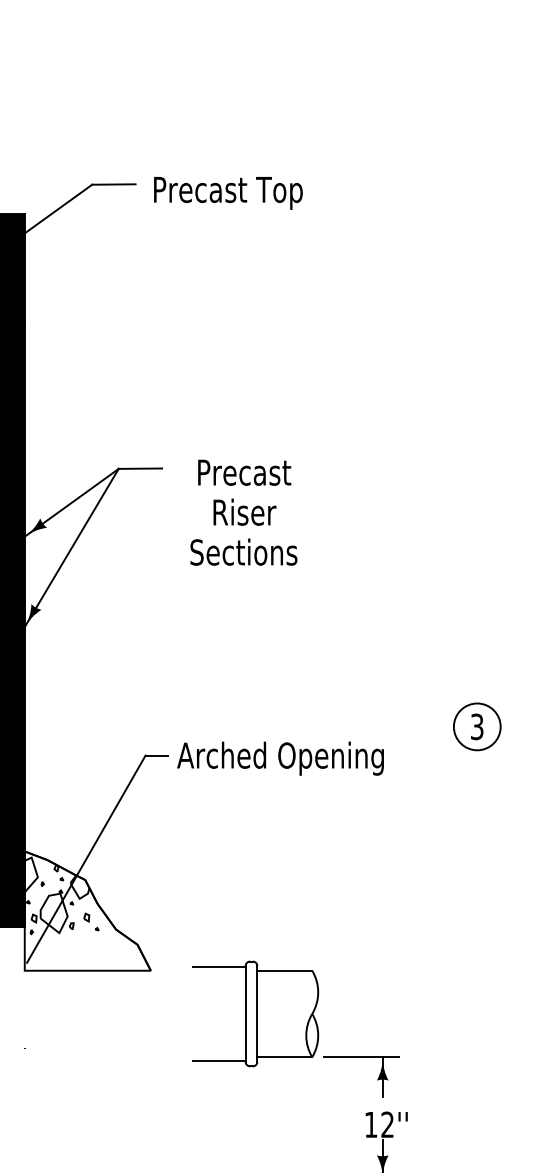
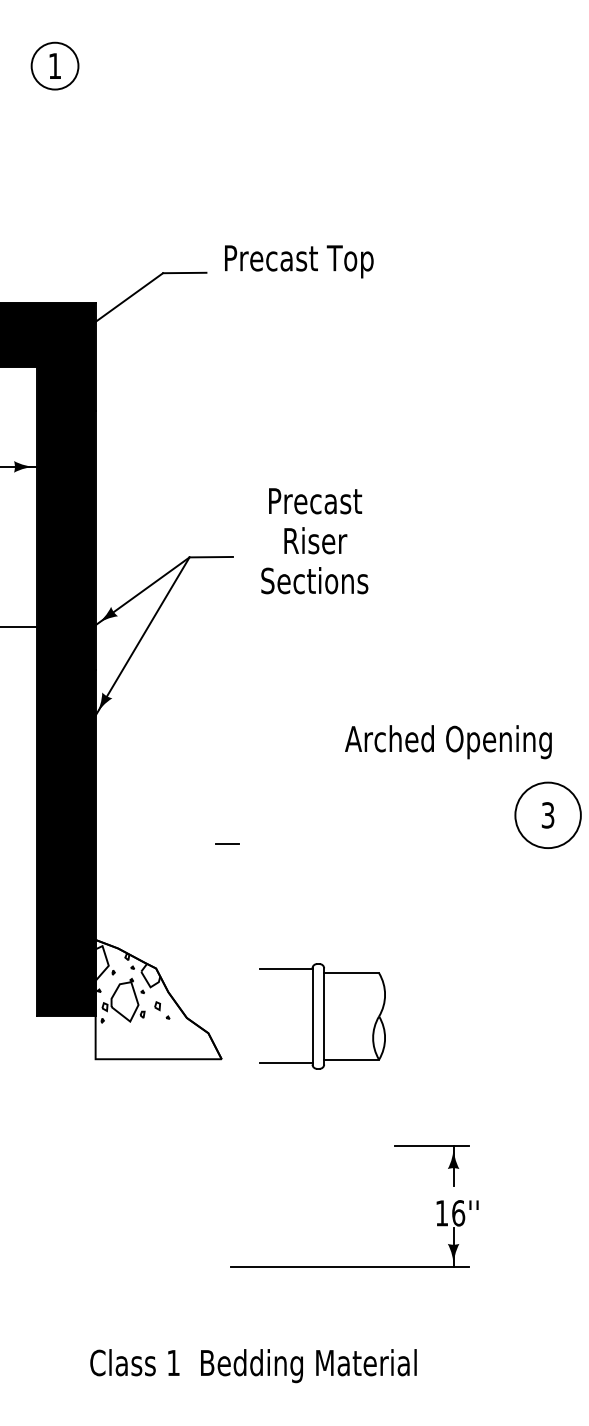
text: (228, 193) -> (299, 261), moved
text: (243, 513) -> (314, 541), moved
circle: (476, 727) -> (547, 815), size x1.4
text: (280, 759) -> (448, 742), moved
line: (85, 859) -> (156, 947), removed
part: (255, 1014) -> (322, 1016), moved
text: (387, 1125) -> (458, 1213), 12'' -> 16''

